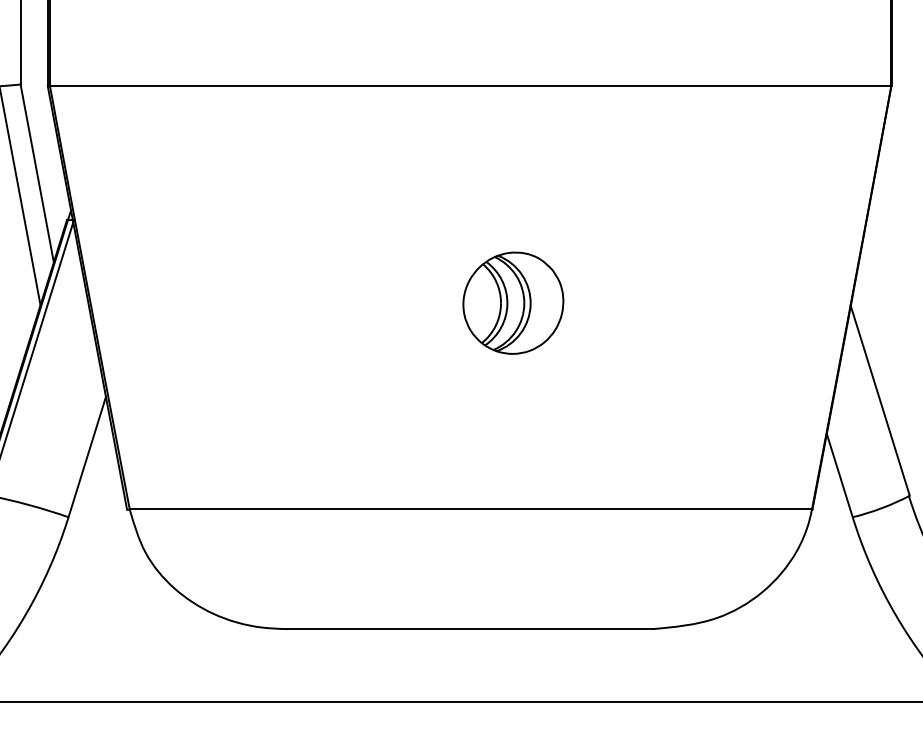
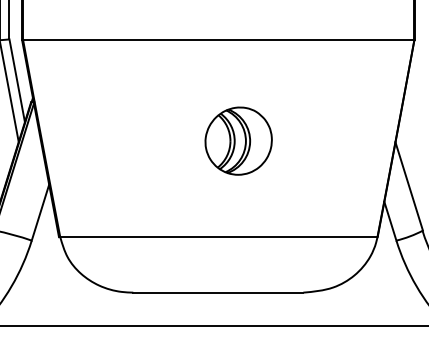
part: (513, 301) -> (238, 140), size x1.43

